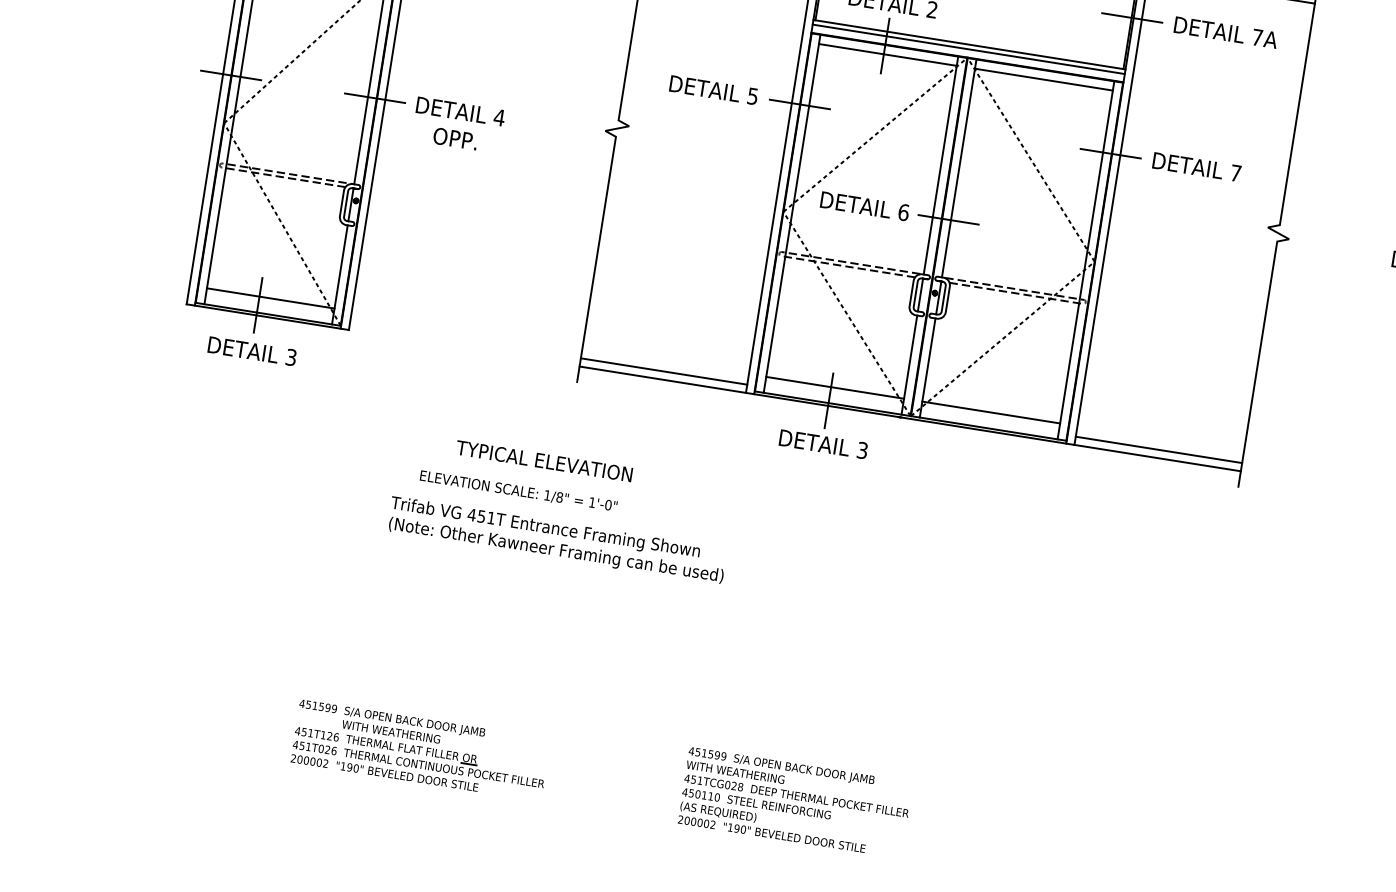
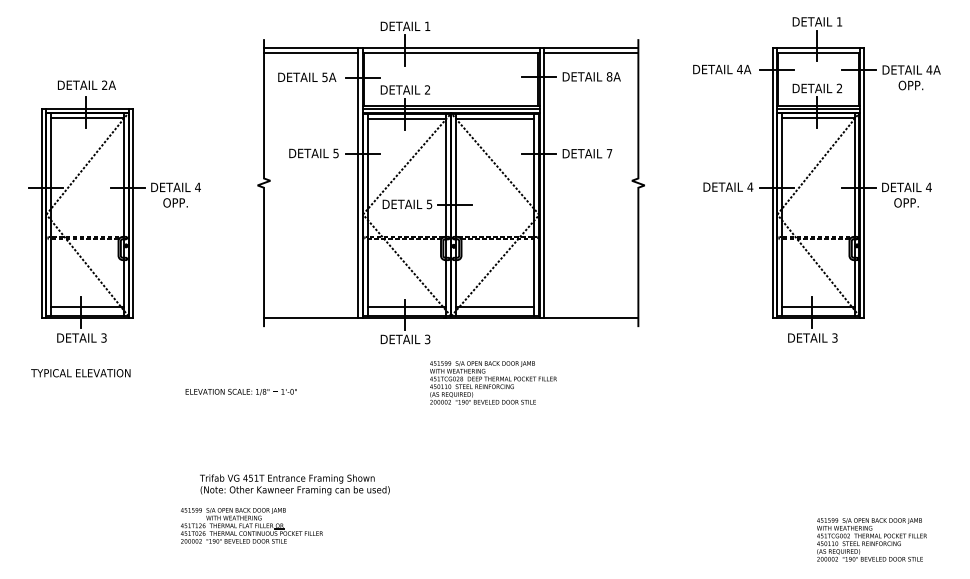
text: (1257, 36) -> (609, 76), 7A -> 8A
text: (903, 212) -> (429, 204), 6 -> 5
line: (664, 372) -> (311, 313), removed
line: (1159, 450) -> (591, 313), removed
text: (543, 461) -> (80, 373), moved
text: (556, 539) -> (294, 484), moved
part: (420, 749) -> (251, 525), moved
text: (795, 802) -> (493, 382), moved

